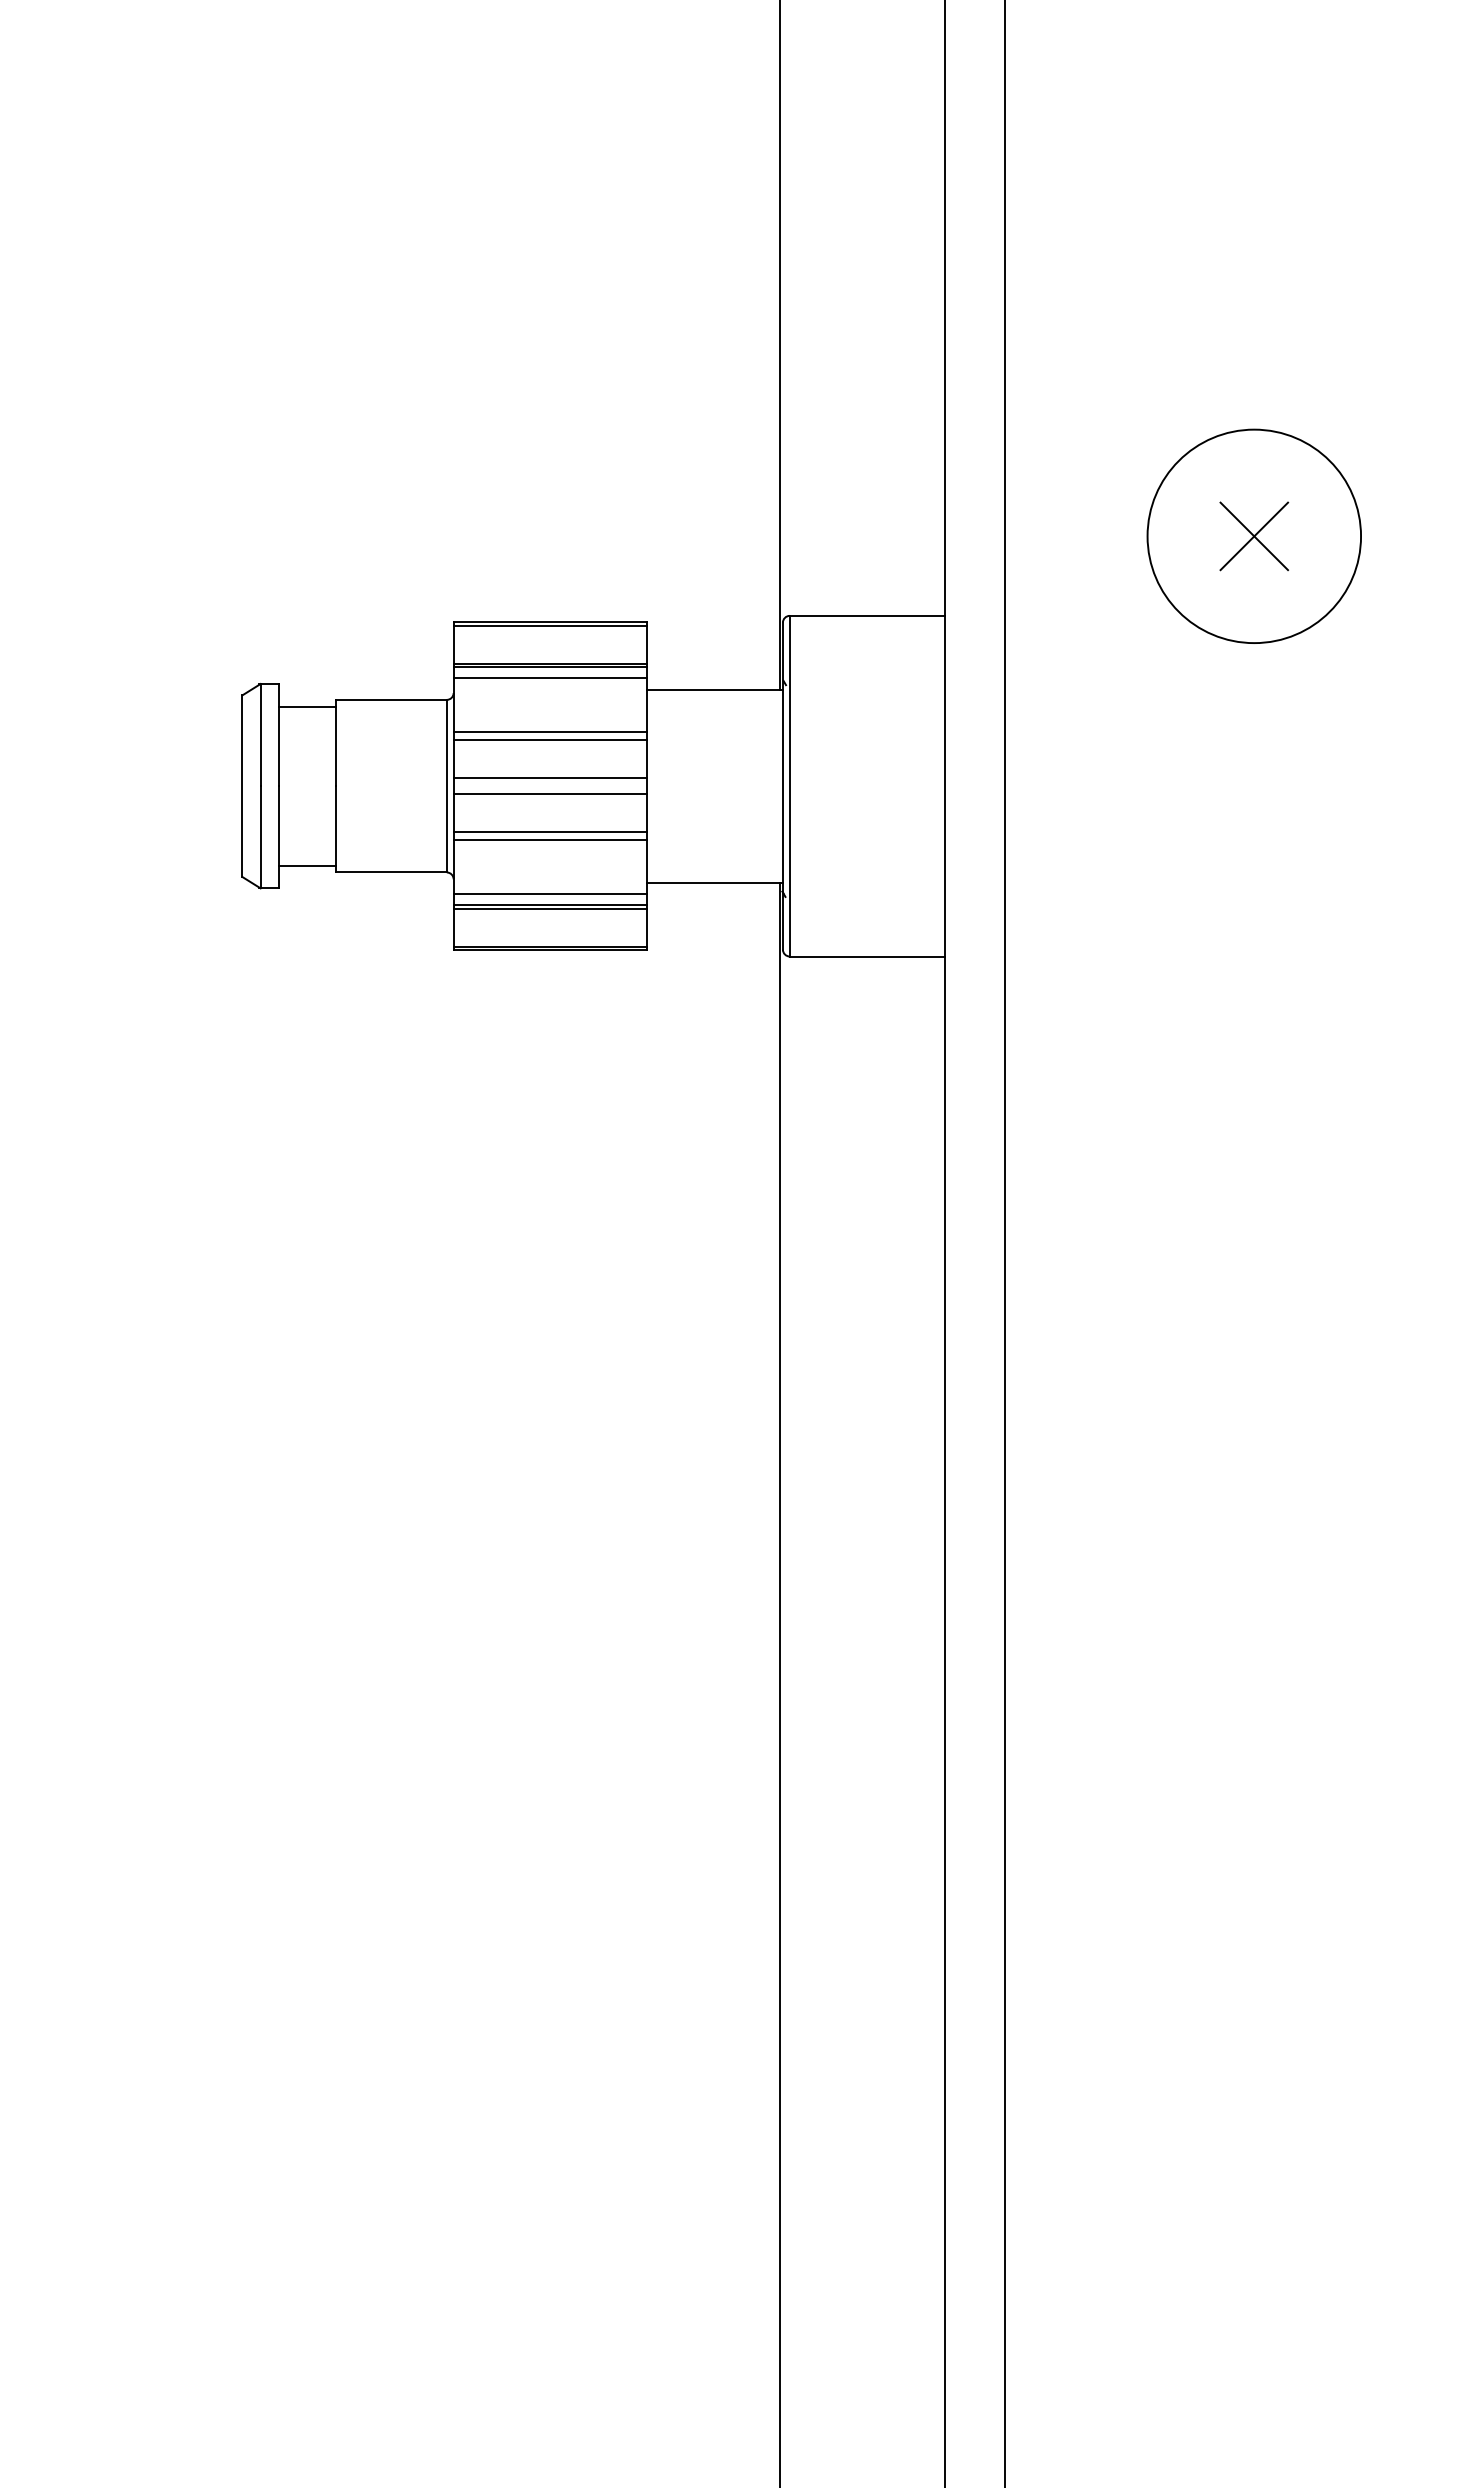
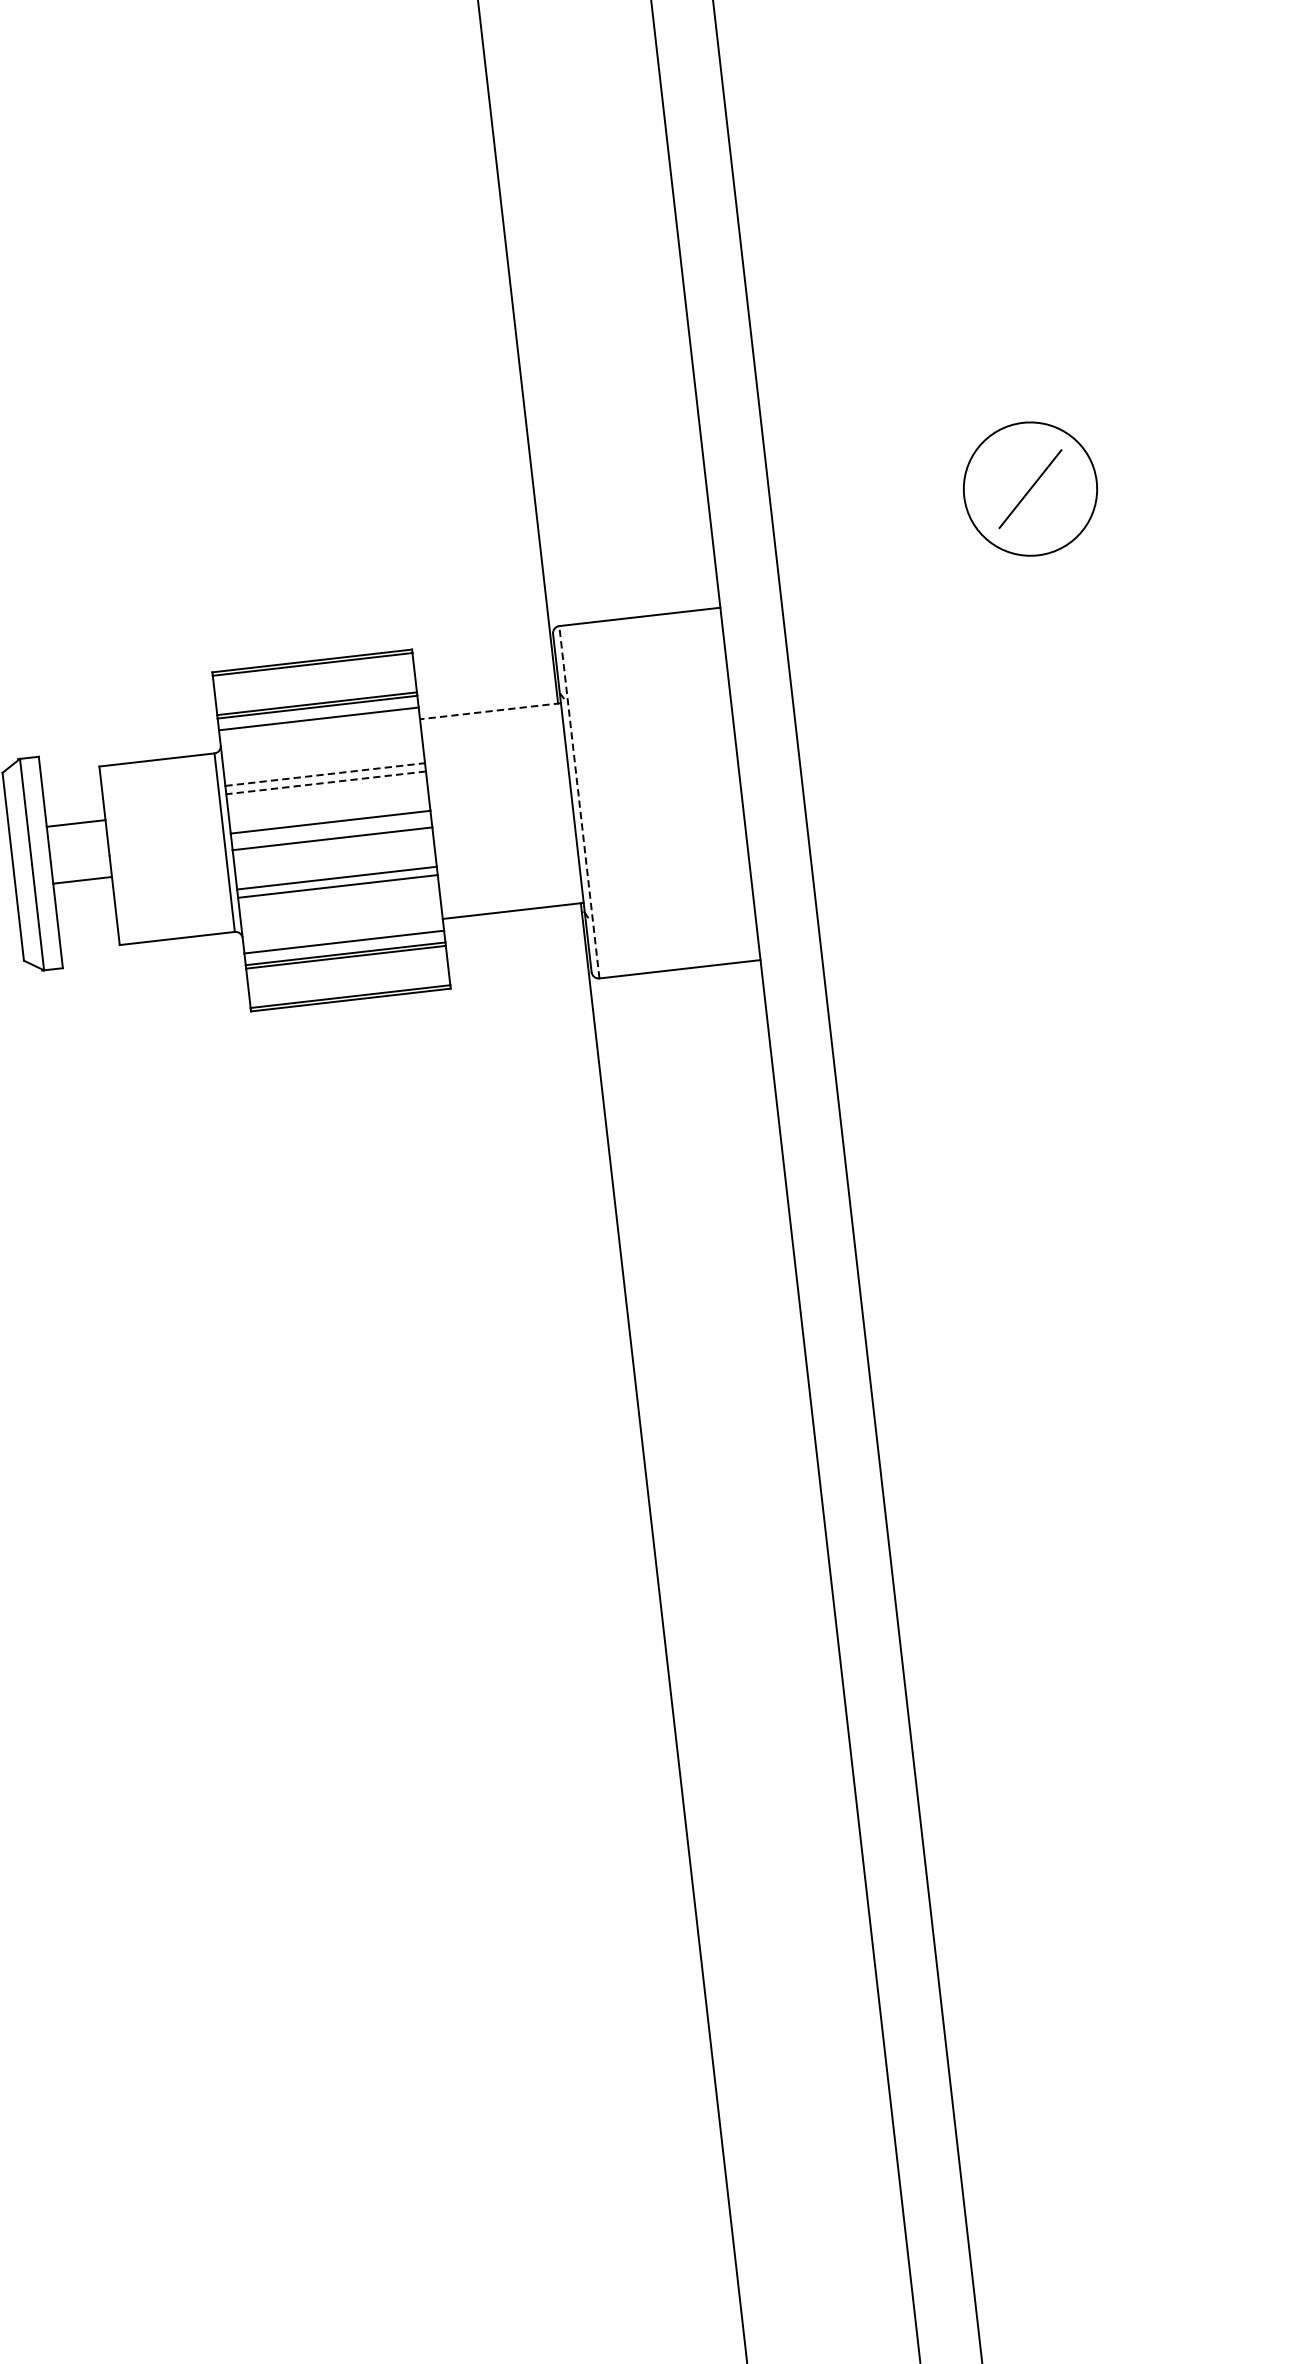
circle: (1254, 536) -> (1030, 489), size x0.6
line: (1254, 536) -> (1030, 489), removed
line: (714, 689) -> (490, 711), solid -> dashed
line: (306, 706) -> (75, 823), moved
line: (550, 732) -> (325, 774), solid -> dashed
line: (550, 740) -> (326, 783), solid -> dashed
line: (789, 785) -> (579, 801), solid -> dashed
line: (306, 865) -> (81, 880), moved

